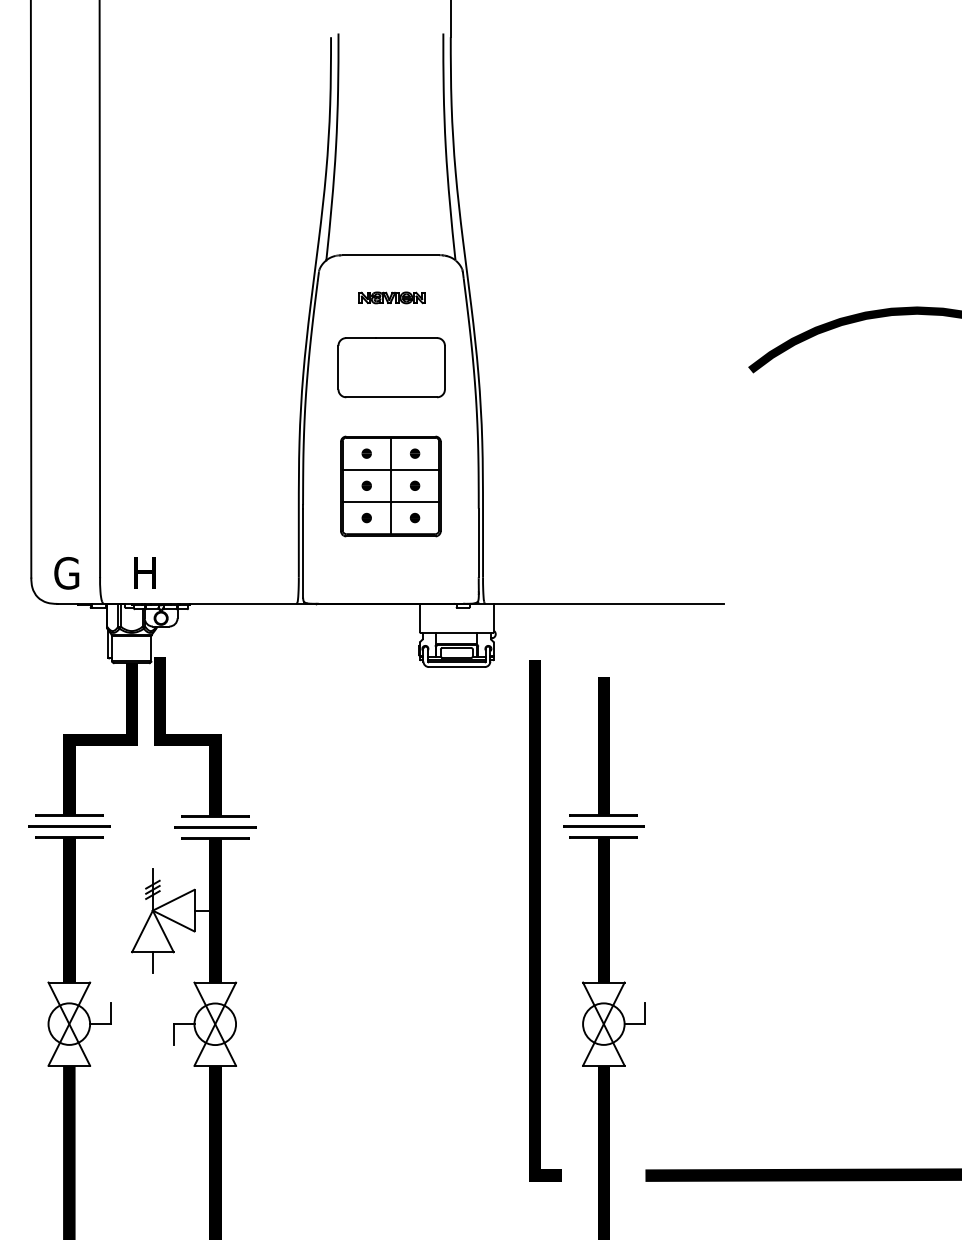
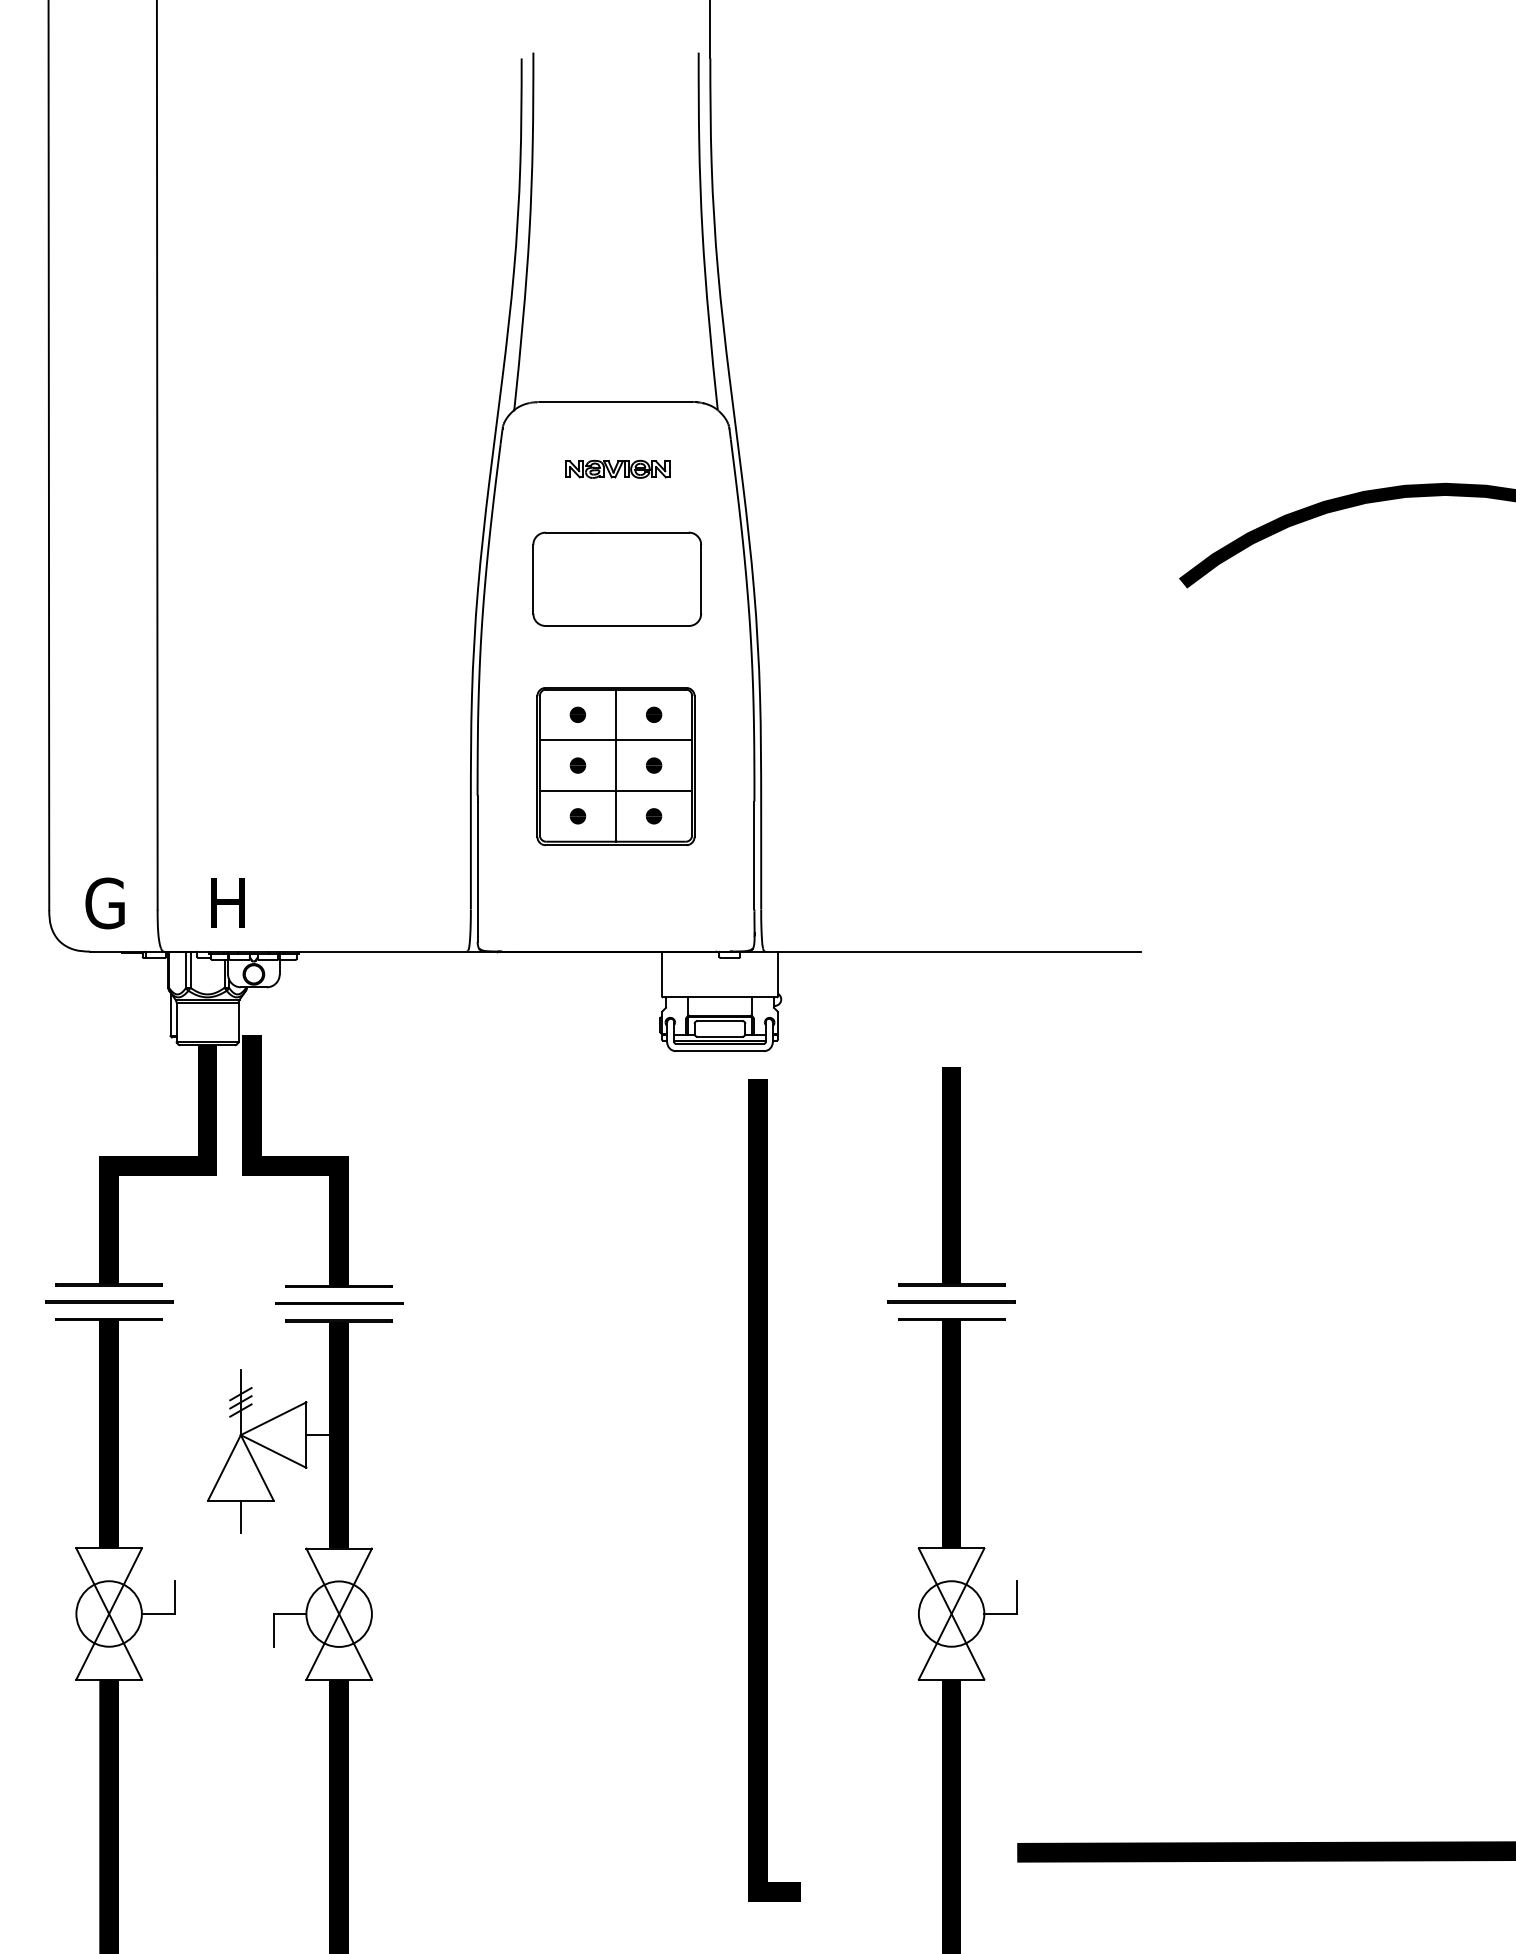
line: (540, 920) -> (766, 1490), moved

